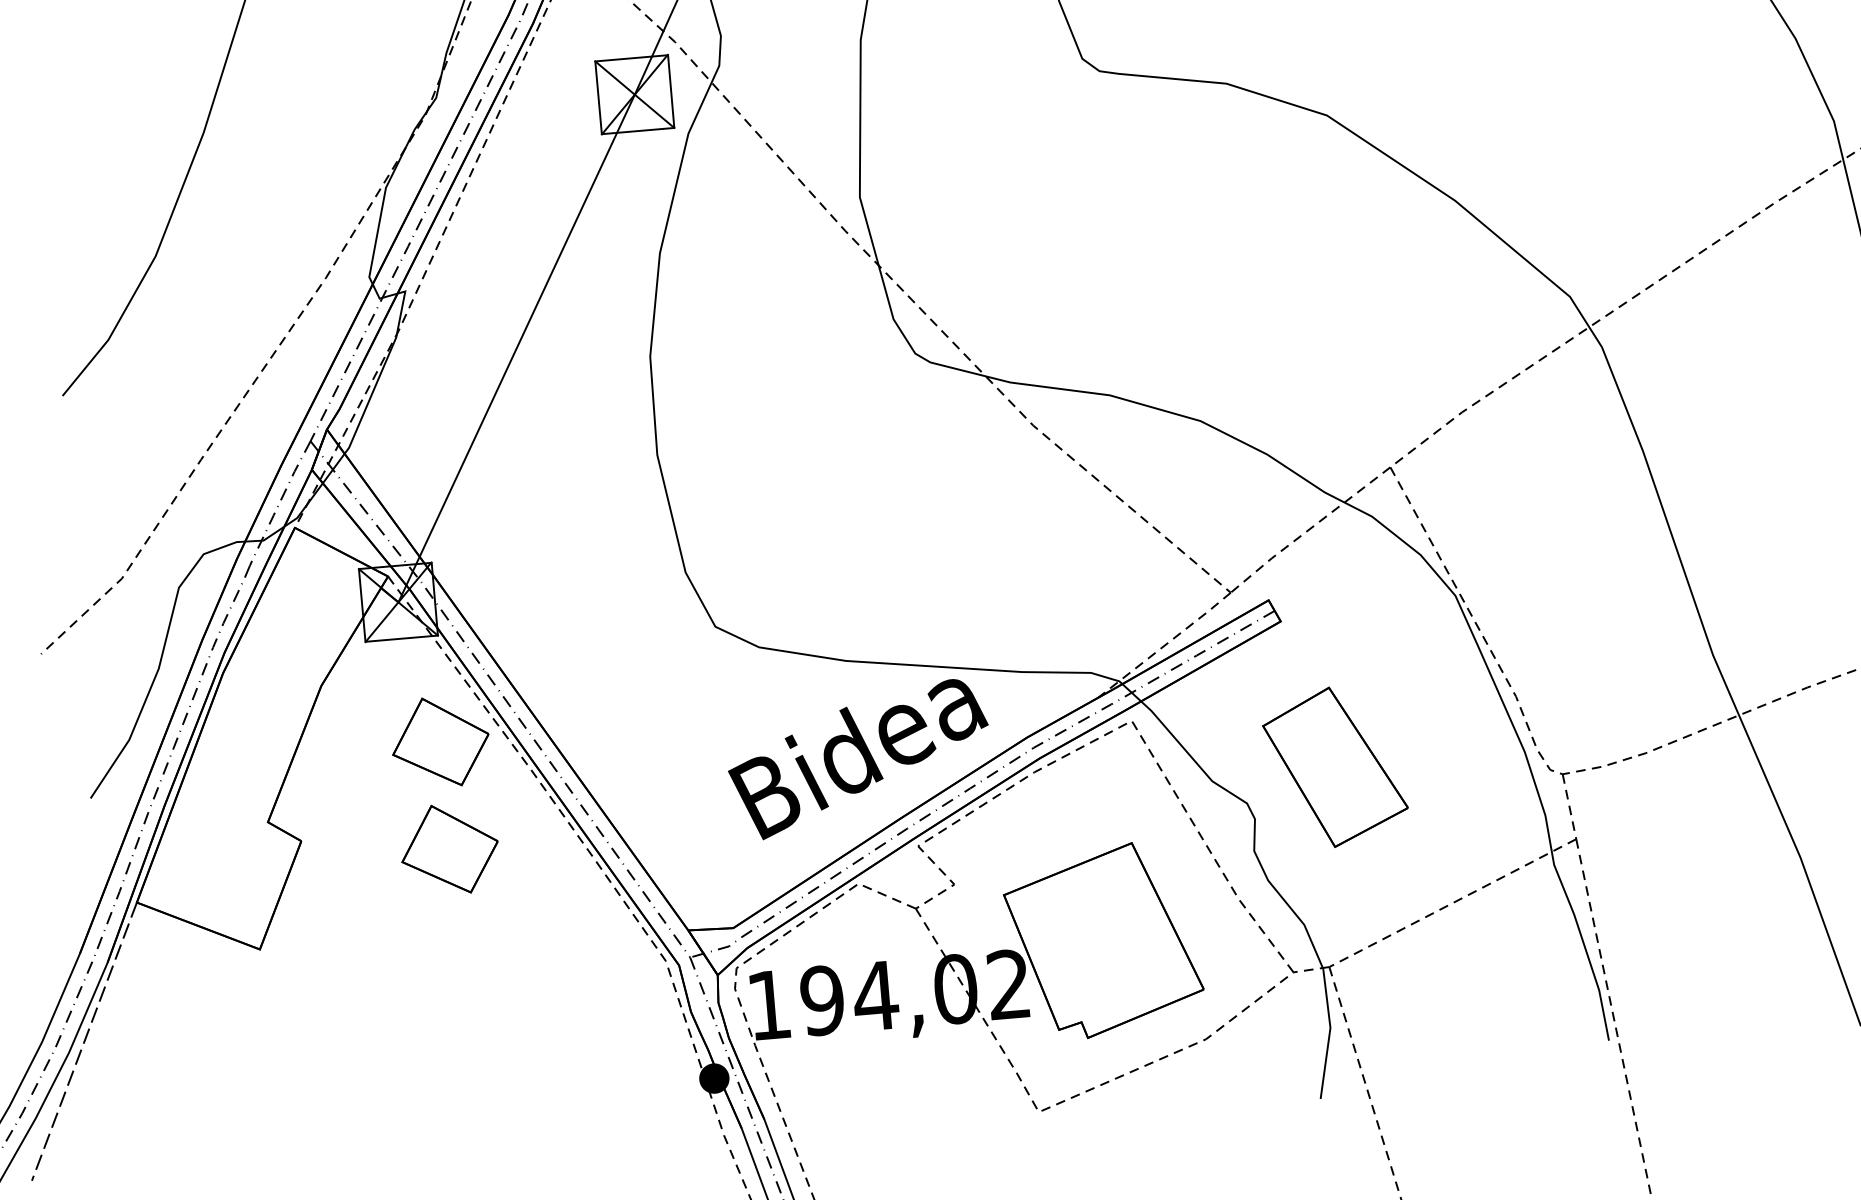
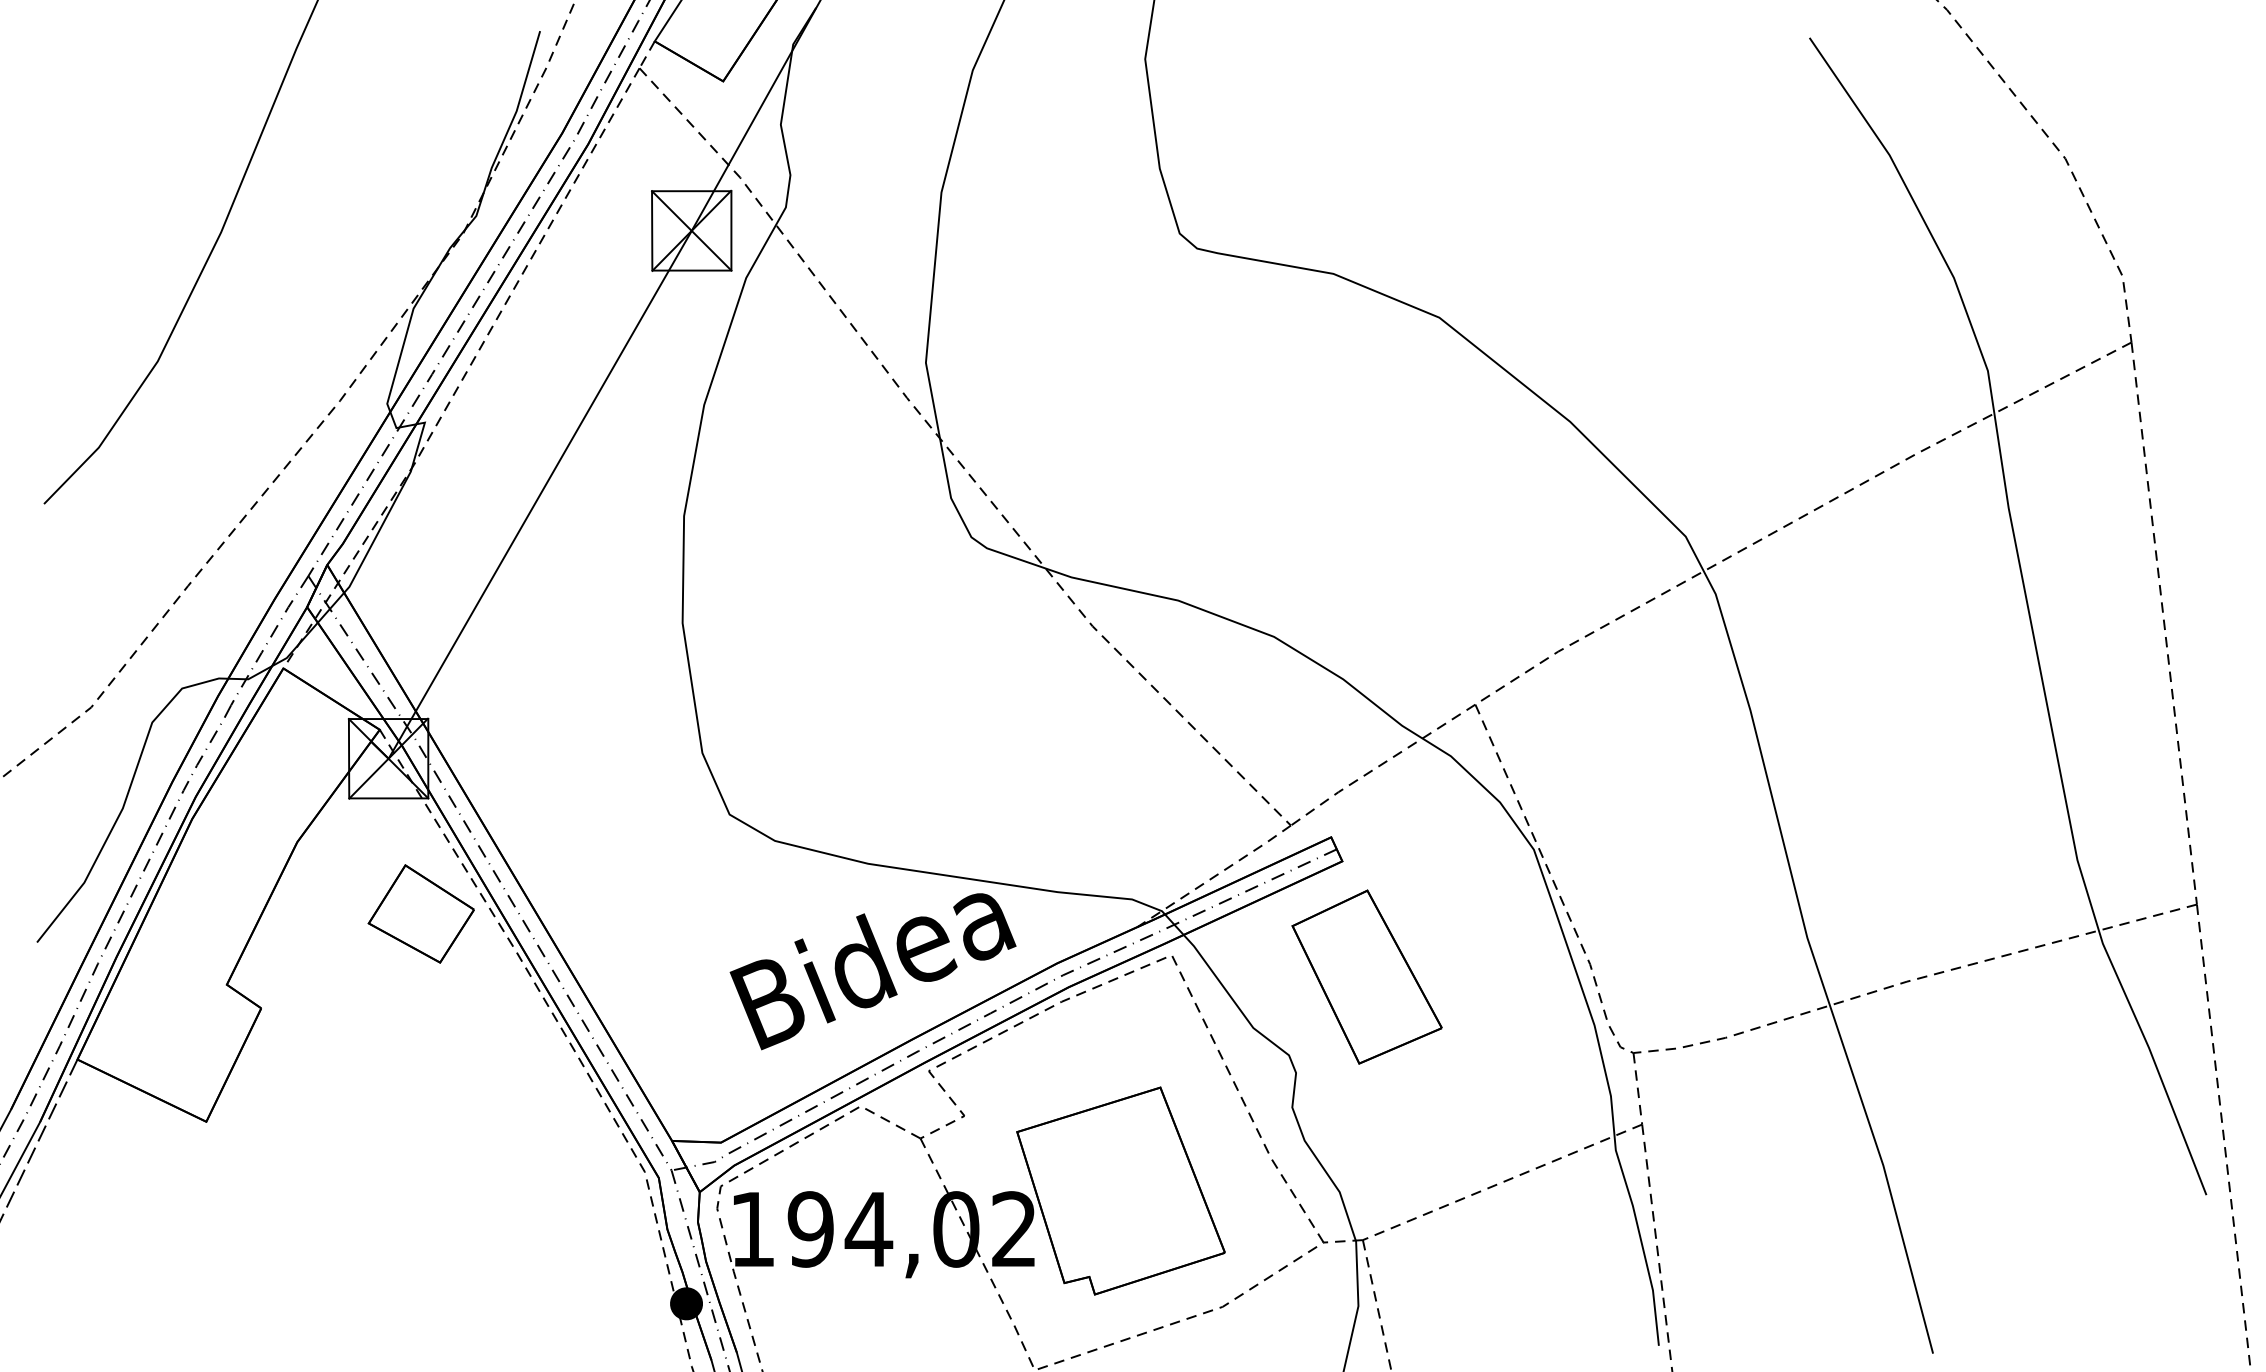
part: (1334, 766) -> (1366, 976), moved
part: (449, 848) -> (420, 1030), removed

